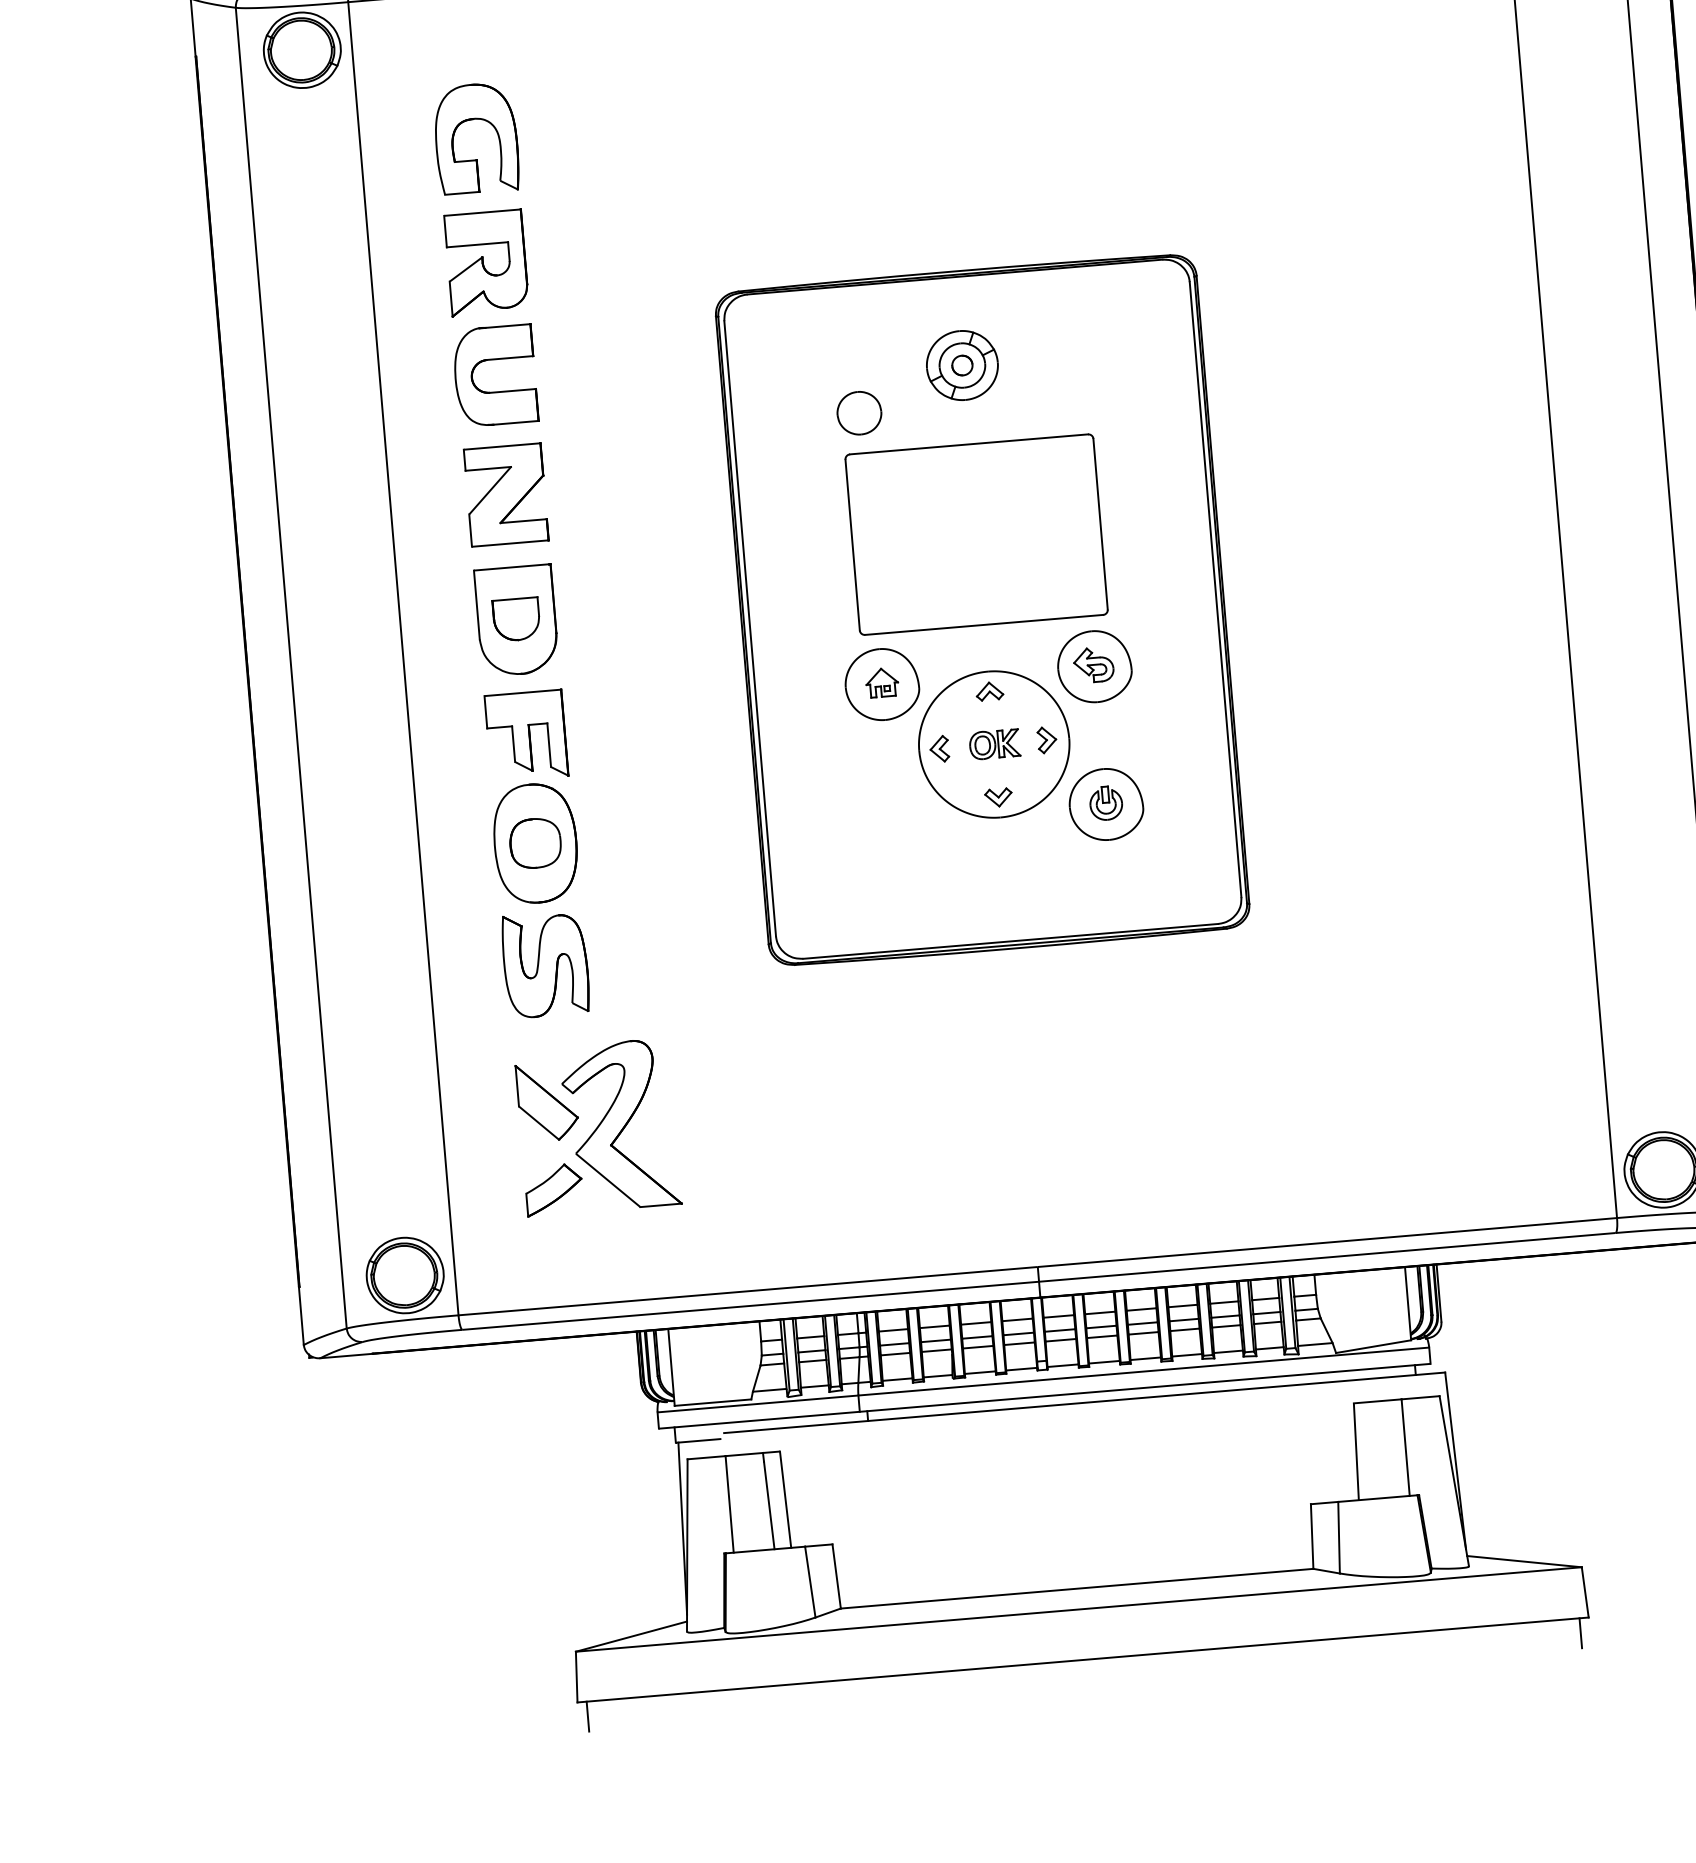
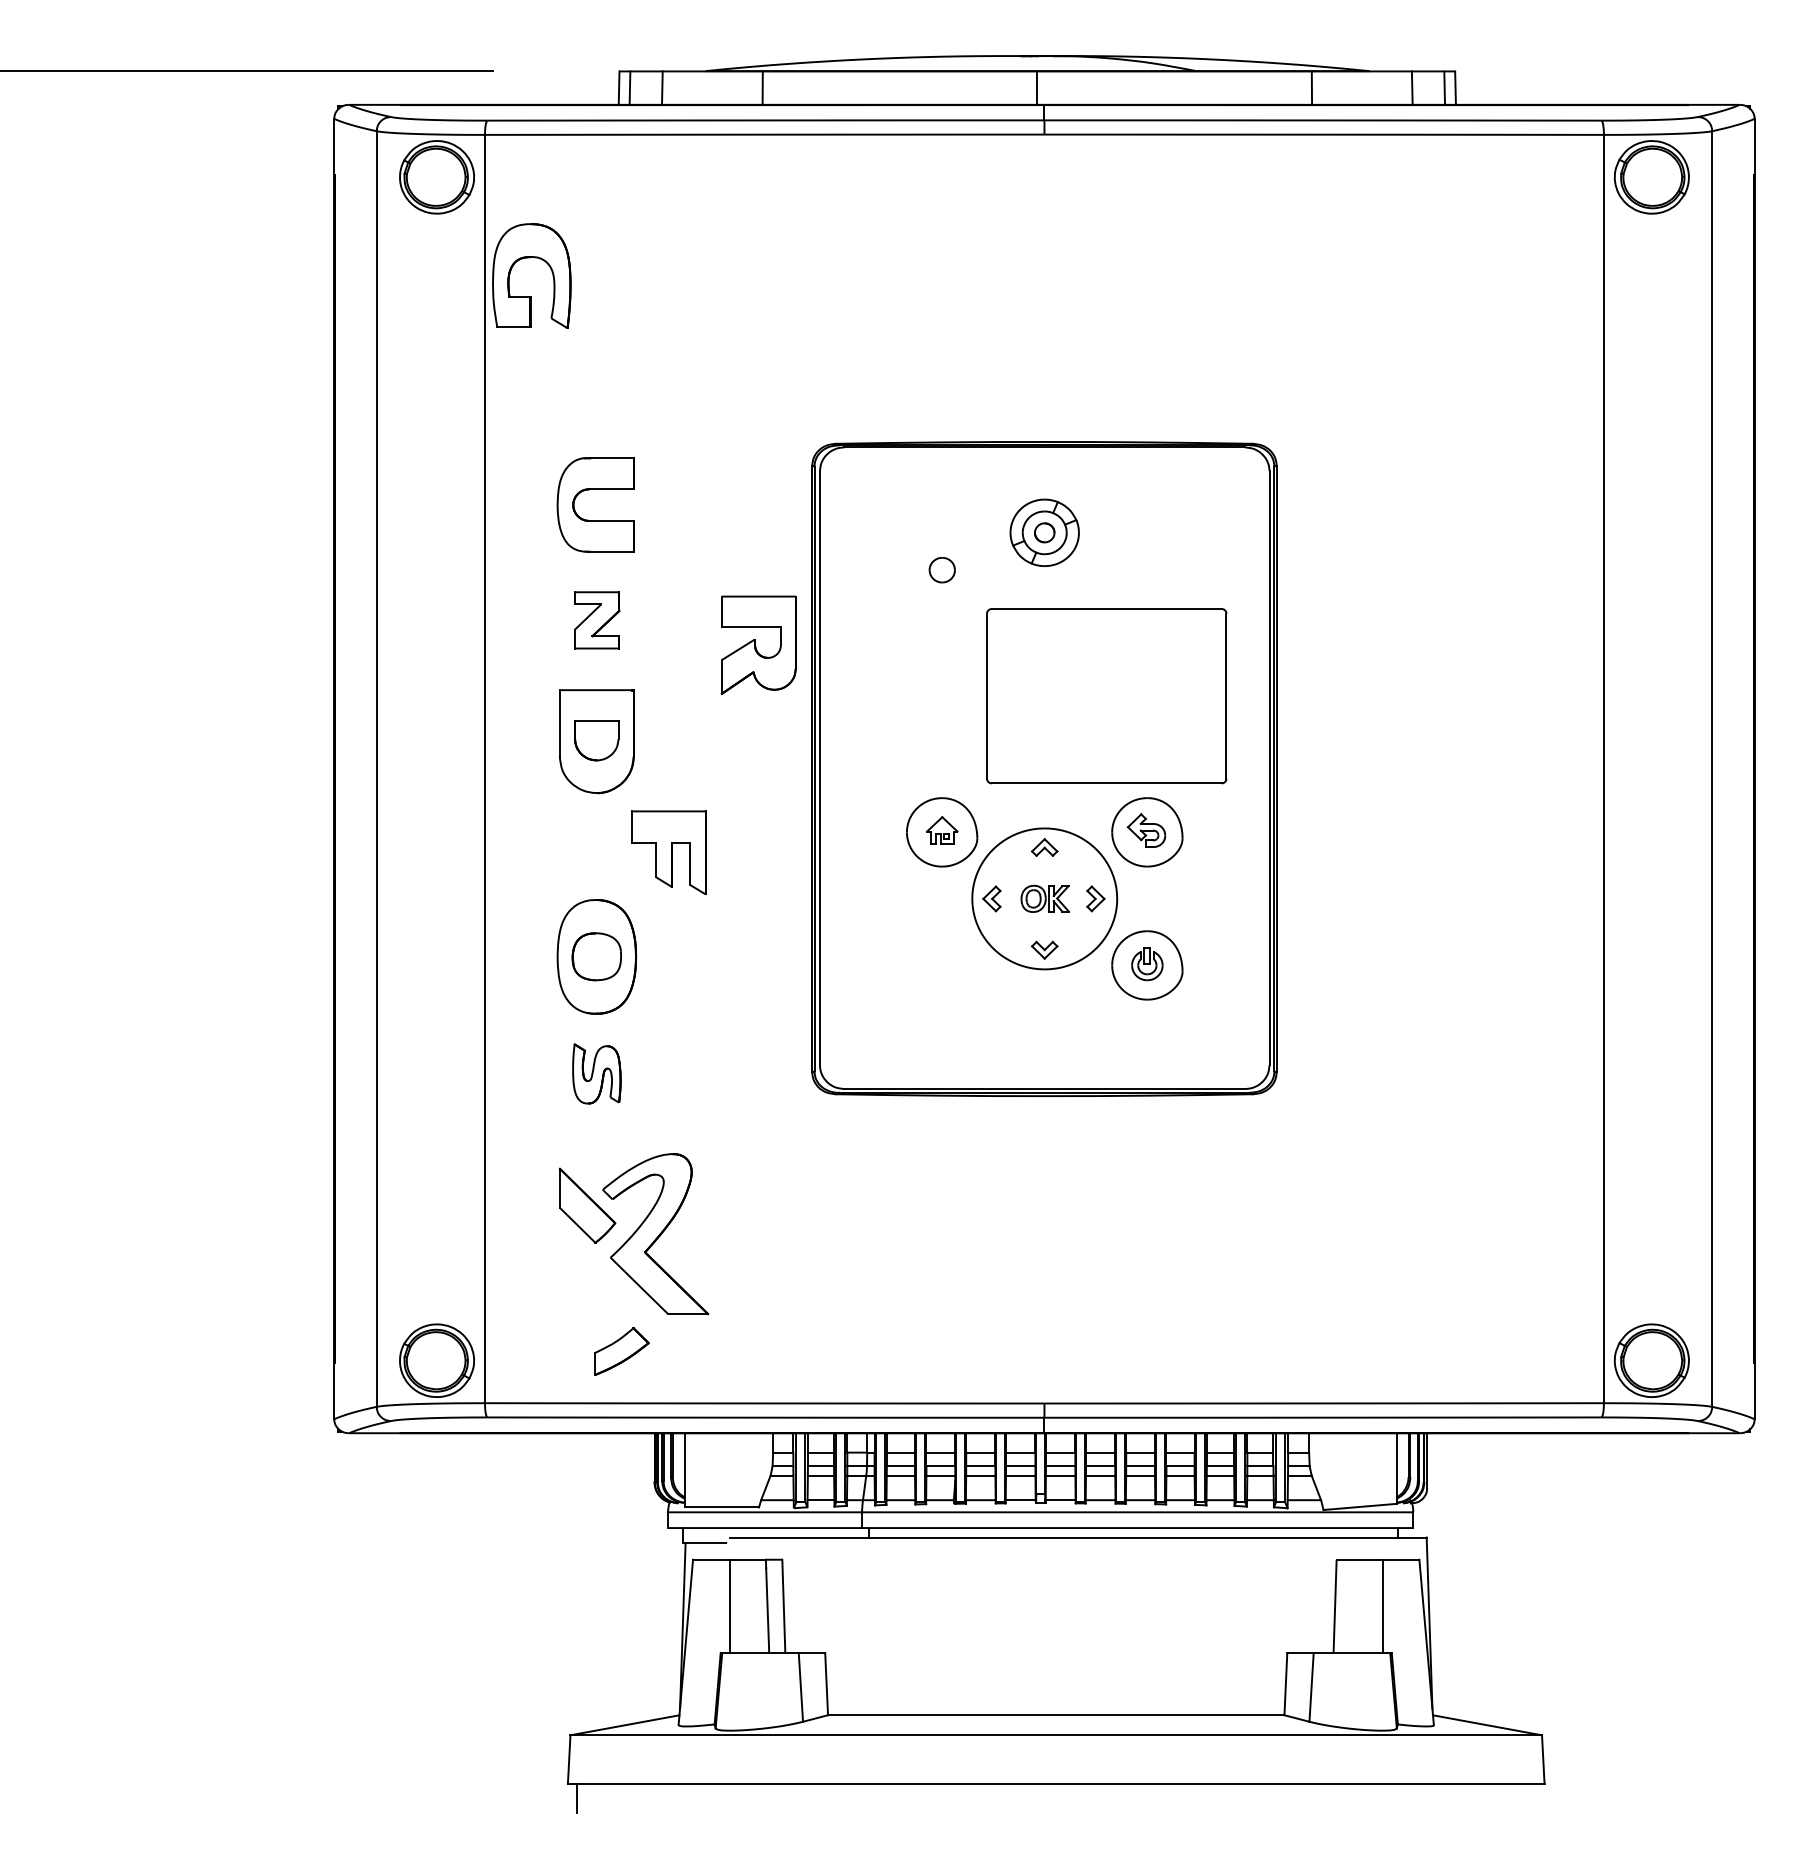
part: (473, 120) -> (530, 258), moved
part: (486, 262) -> (758, 644), moved
part: (859, 412) -> (942, 569), size x0.6
part: (506, 495) -> (597, 620), size x0.6
part: (976, 534) -> (1106, 696), moved
part: (526, 735) -> (668, 852), moved
part: (545, 964) -> (596, 1073), size x0.6
part: (553, 1189) -> (621, 1351), moved
line: (1580, 1633) -> (1535, 1798), removed

